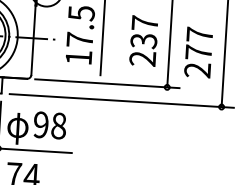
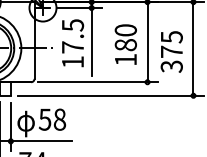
text: (143, 40) -> (125, 44), 237 -> 180
text: (198, 52) -> (171, 51), 277 -> 375
text: (40, 124) -> (44, 119), 98 -> 58

